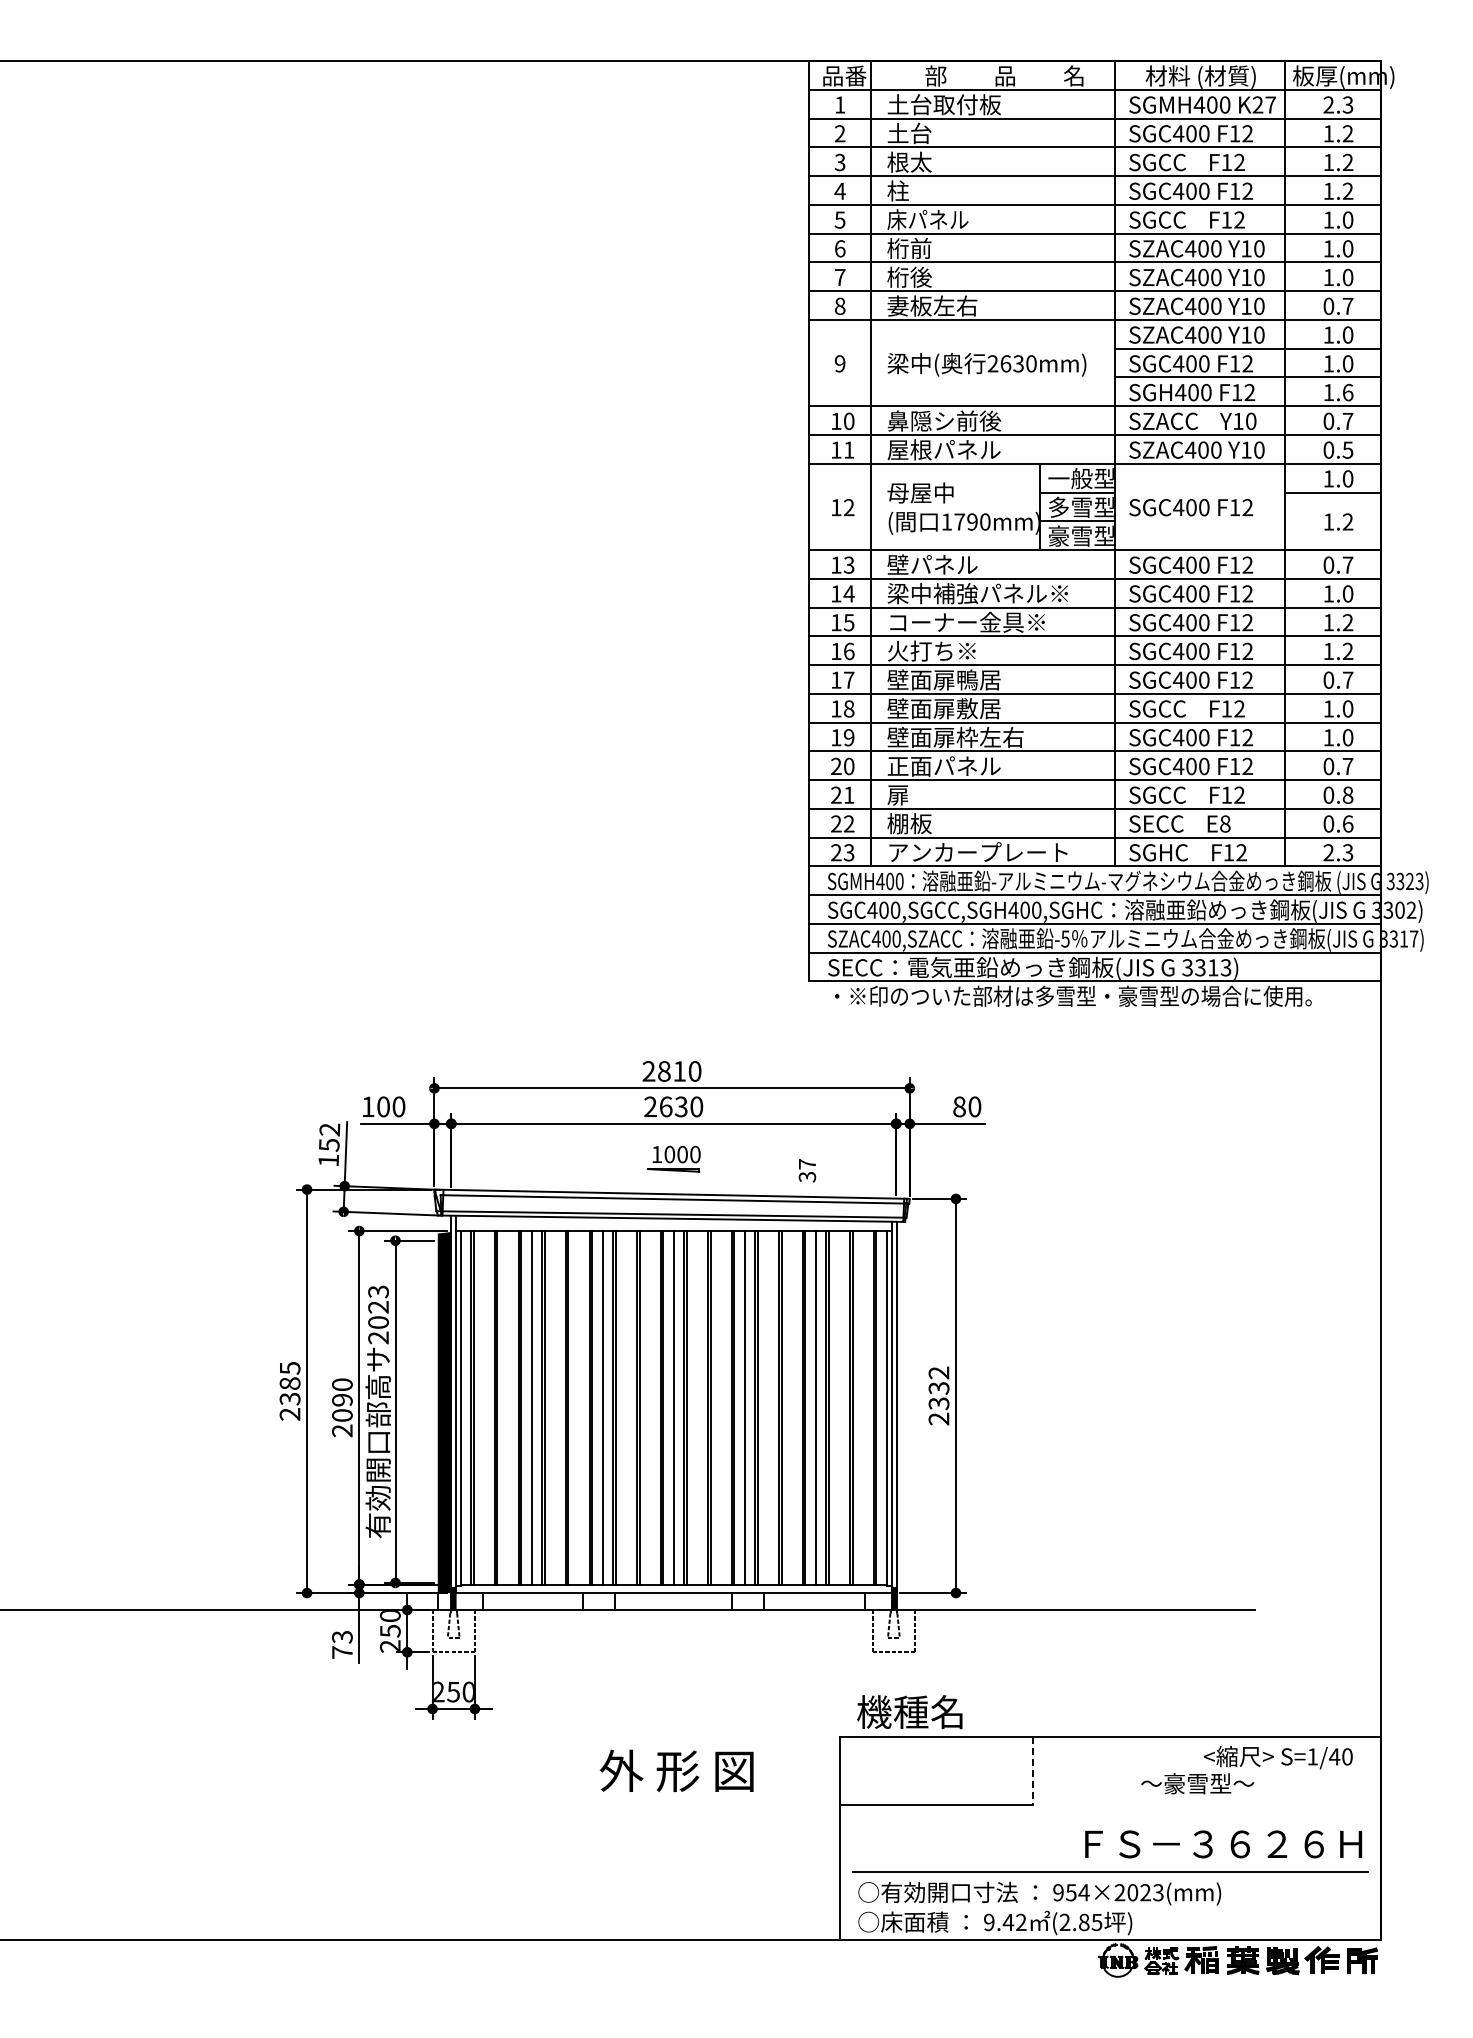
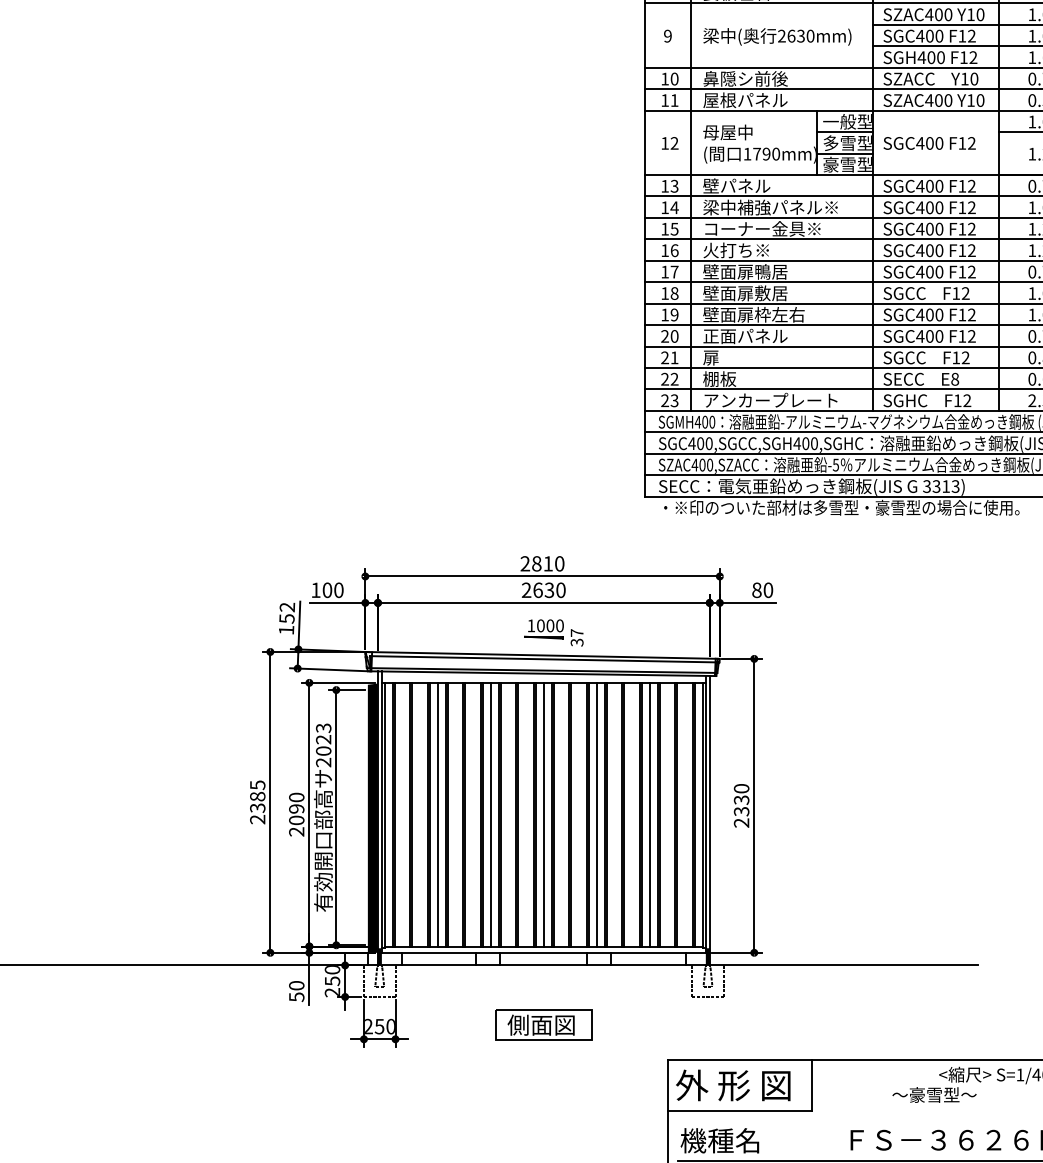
text: (807, 1170) -> (577, 637), moved
text: (938, 1372) -> (741, 788), 2332 -> 2330
text: (342, 1644) -> (296, 991), 73 -> 50
part: (673, 1689) -> (543, 1024), added
text: (909, 1712) -> (719, 1141), moved
text: (676, 1770) -> (733, 1085), moved
line: (1033, 1770) -> (812, 1085), dashed -> solid

